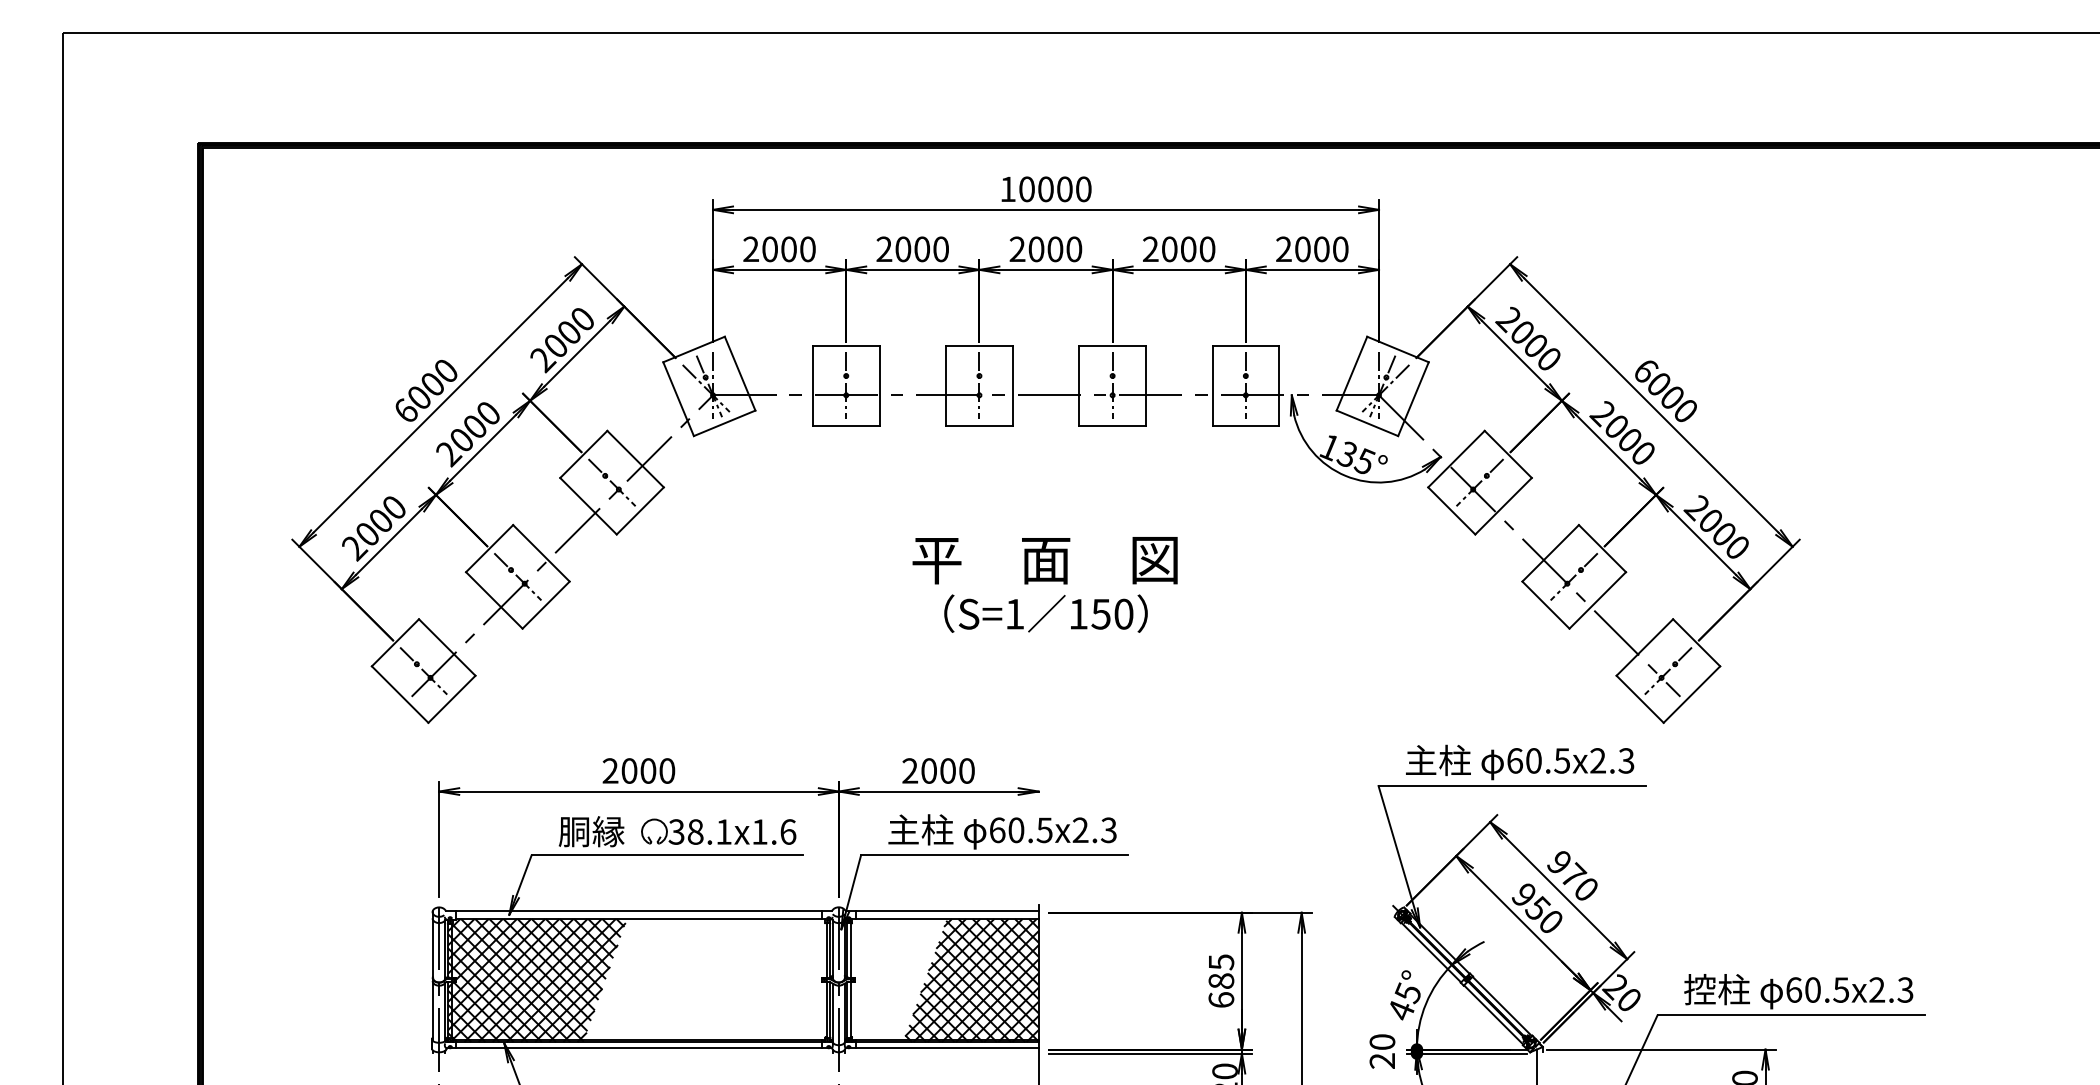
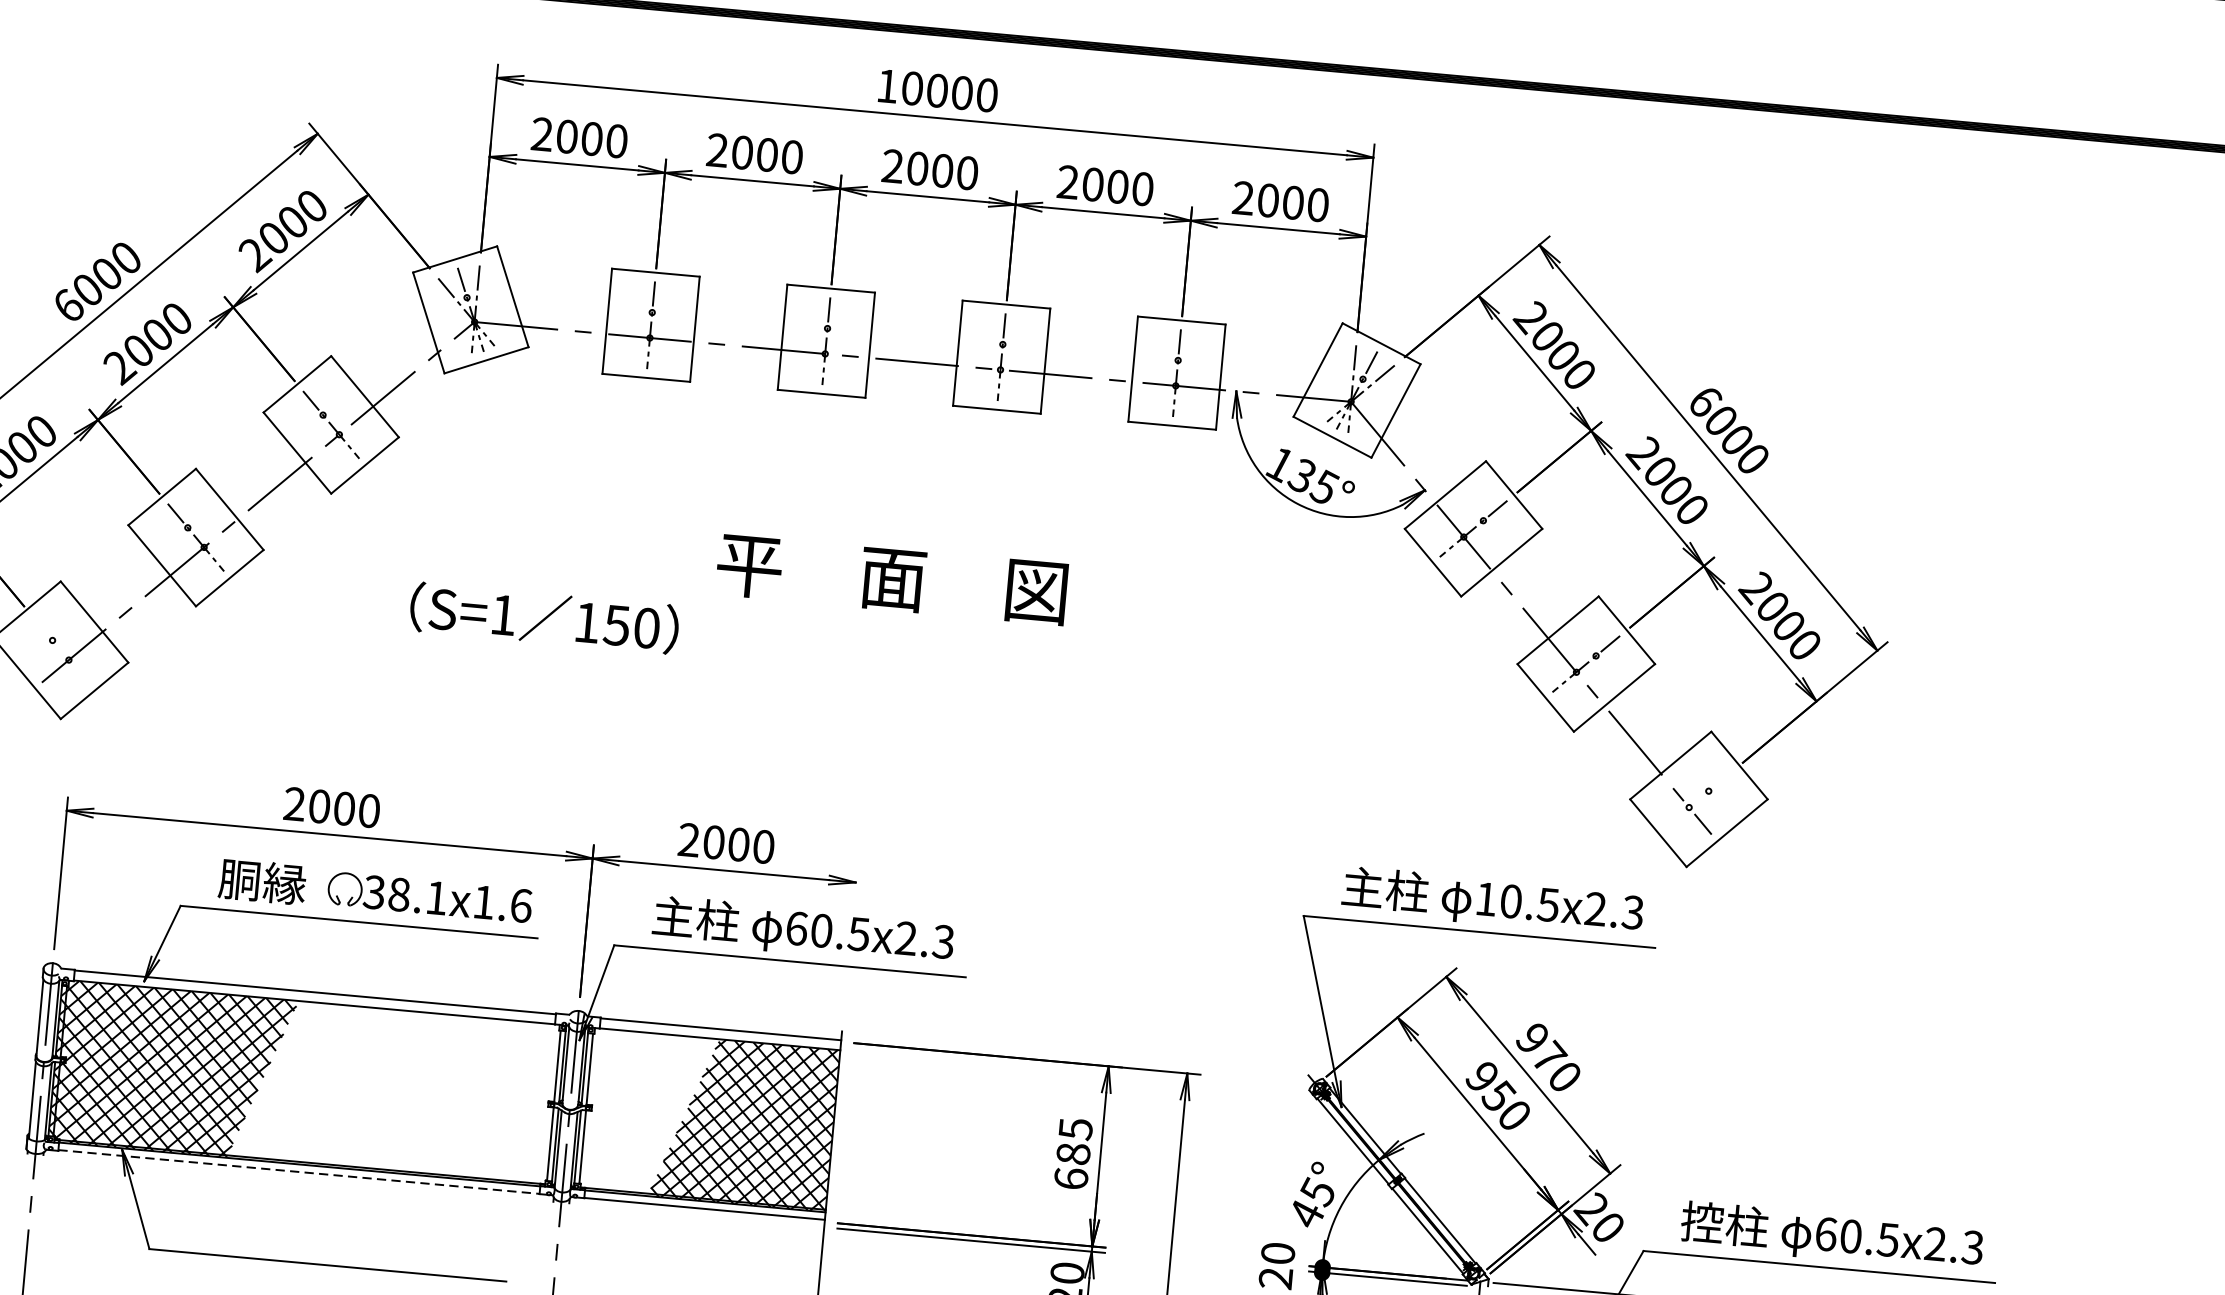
text: (1045, 613) -> (543, 617), moved
line: (423, 670) -> (60, 649), removed
line: (1667, 670) -> (1697, 798), removed
text: (1515, 760) -> (1487, 898), 60.5x2.3 -> 10.5x2.3
line: (639, 1047) -> (299, 1171), solid -> dashed

